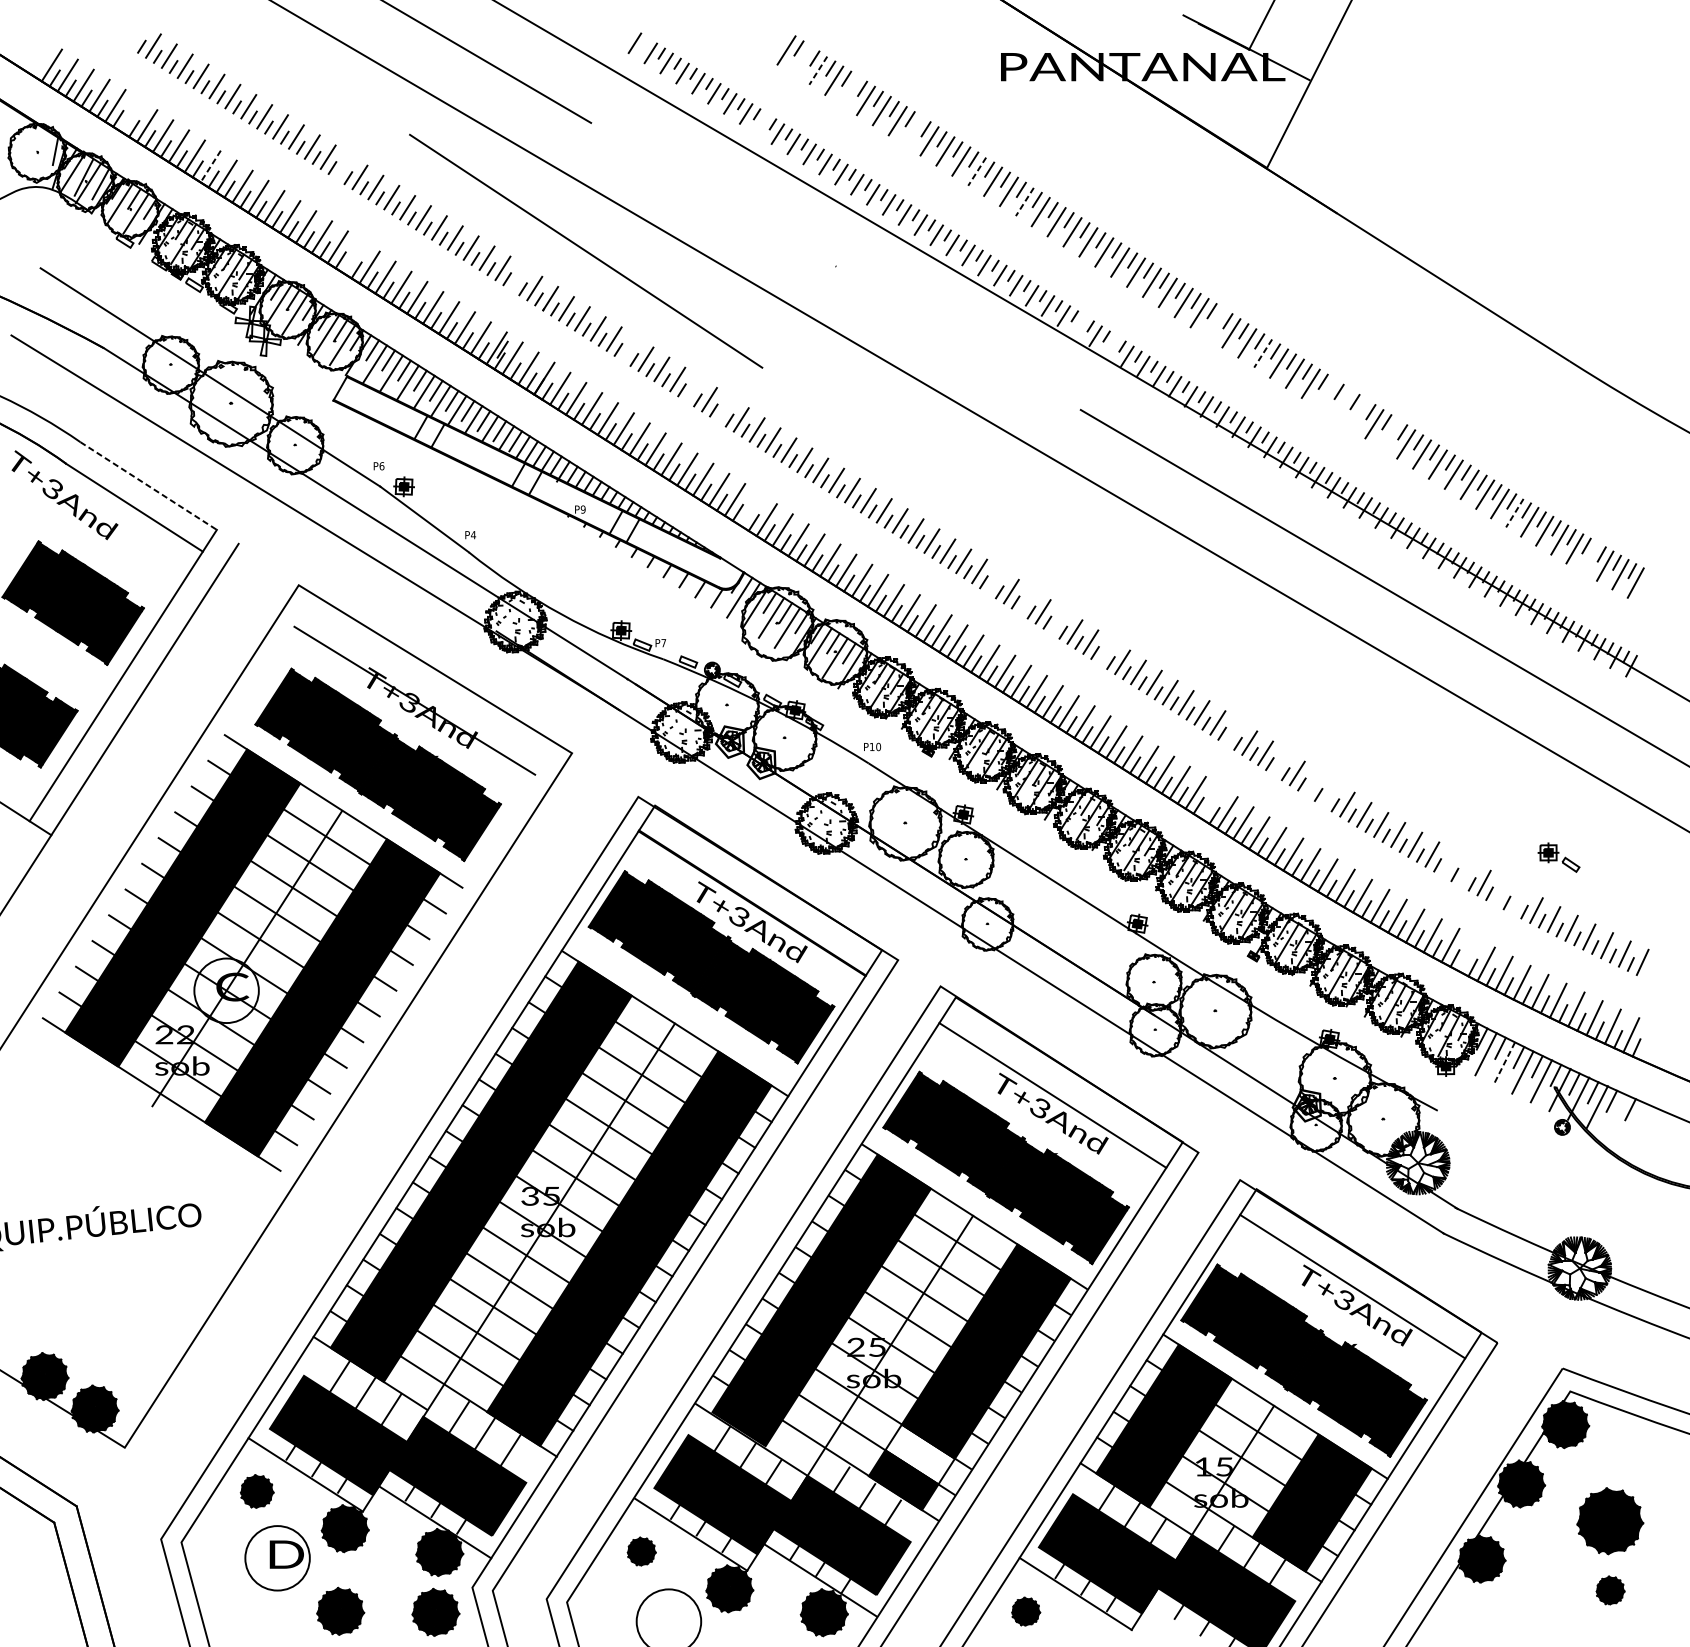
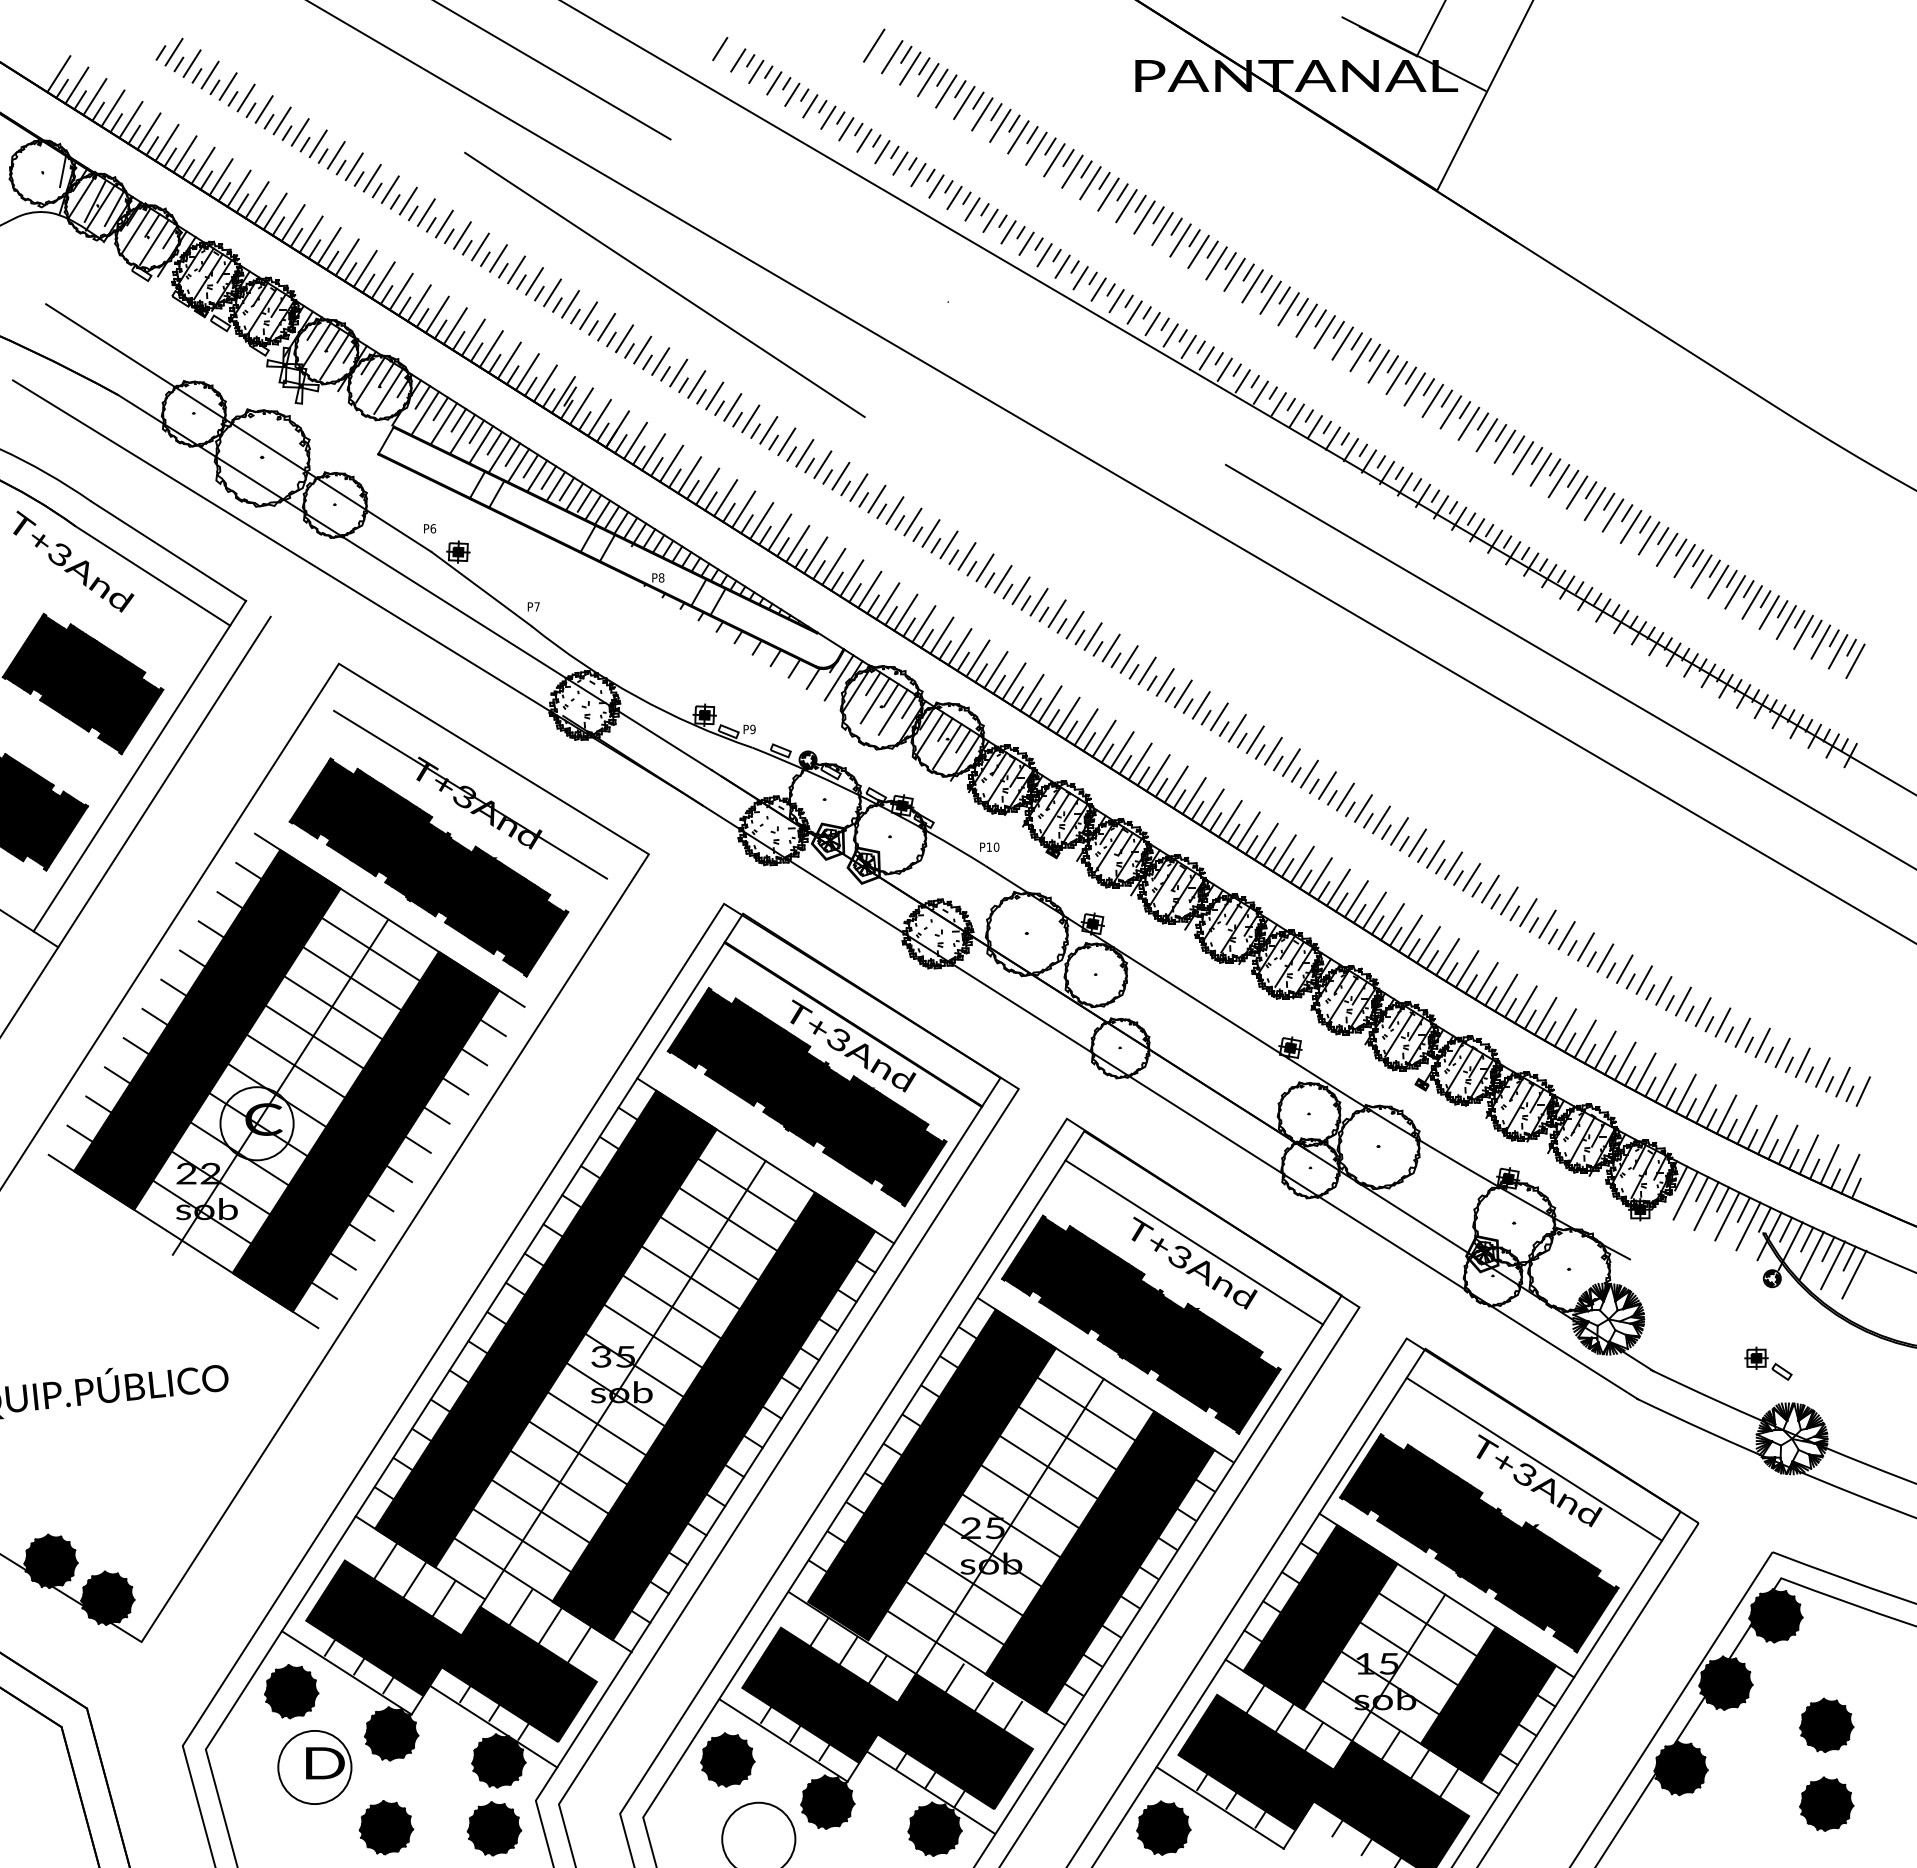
line: (770, 40) -> (874, 45), added
line: (802, 60) -> (910, 68), added
line: (818, 71) -> (928, 80), dashed -> solid
line: (850, 90) -> (964, 102), added
line: (130, 116) -> (148, 131), added
line: (762, 123) -> (864, 140), added
line: (913, 131) -> (1036, 148), added
line: (210, 167) -> (238, 189), dashed -> solid
line: (343, 167) -> (389, 189), added
line: (977, 171) -> (1108, 194), dashed -> solid
line: (1024, 202) -> (1162, 229), dashed -> solid
line: (353, 257) -> (400, 291), added
line: (518, 278) -> (588, 315), added
line: (1215, 323) -> (1378, 366), added
line: (1079, 325) -> (1224, 369), added
line: (1111, 346) -> (1260, 392), added
line: (629, 348) -> (714, 395), added
line: (1262, 353) -> (1432, 400), dashed -> solid
line: (693, 389) -> (786, 441), added
line: (1326, 393) -> (1504, 446), added
line: (1342, 404) -> (1522, 458), added
line: (725, 409) -> (822, 464), added
line: (1358, 413) -> (1540, 469), added
line: (1389, 434) -> (1576, 492), added
line: (149, 486) -> (169, 551), dashed -> solid
text: (583, 509) -> (661, 577), P9 -> P8
line: (750, 510) -> (851, 578), added
line: (1515, 513) -> (1718, 582), dashed -> solid
text: (473, 534) -> (537, 606), P4 -> P7
line: (1589, 556) -> (1803, 631), added
line: (994, 581) -> (1128, 659), added
line: (1026, 601) -> (1164, 682), added
line: (1058, 622) -> (1200, 705), added
text: (663, 643) -> (752, 729), P7 -> P9
line: (1105, 652) -> (1254, 739), added
line: (1233, 733) -> (1399, 831), added
line: (1281, 763) -> (1453, 865), added
line: (1314, 783) -> (1490, 888), added
line: (1330, 793) -> (1509, 900), added
line: (1210, 802) -> (1373, 910), added
part: (1559, 857) -> (1768, 1363), moved
line: (1448, 863) -> (1643, 979), added
line: (1466, 873) -> (1663, 990), added
line: (1500, 891) -> (1702, 1011), added
line: (1518, 901) -> (1722, 1022), added
line: (1468, 955) -> (1665, 1083), added
line: (1504, 1063) -> (1706, 1206), dashed -> solid
line: (1616, 1115) -> (1833, 1265), added
line: (1634, 1123) -> (1854, 1274), added
fill: (919, 1454) -> (1043, 1649), added
part: (256, 1491) -> (291, 1691), size x1.43
part: (1610, 1521) -> (1826, 1725), size x0.71
part: (641, 1551) -> (727, 1759), size x1.67
part: (1610, 1590) -> (1826, 1803), size x1.67
part: (1025, 1611) -> (1163, 1827), size x1.67

